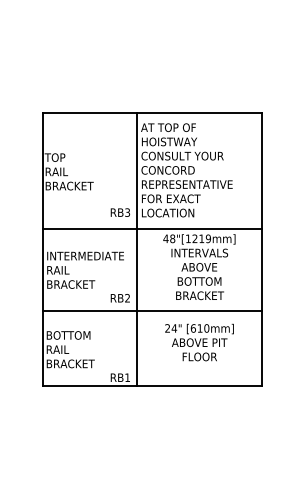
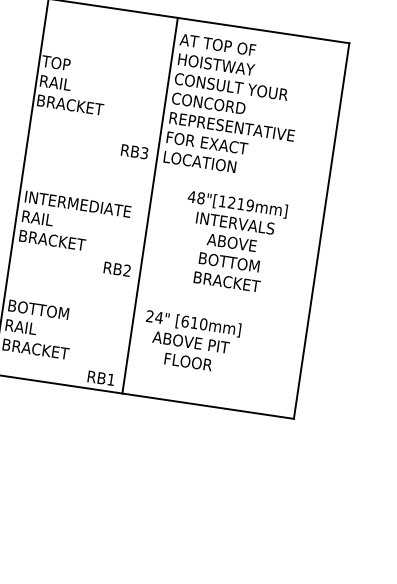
line: (152, 228) -> (175, 180), removed
line: (152, 311) -> (158, 293), removed
text: (199, 342) -> (190, 342), moved

